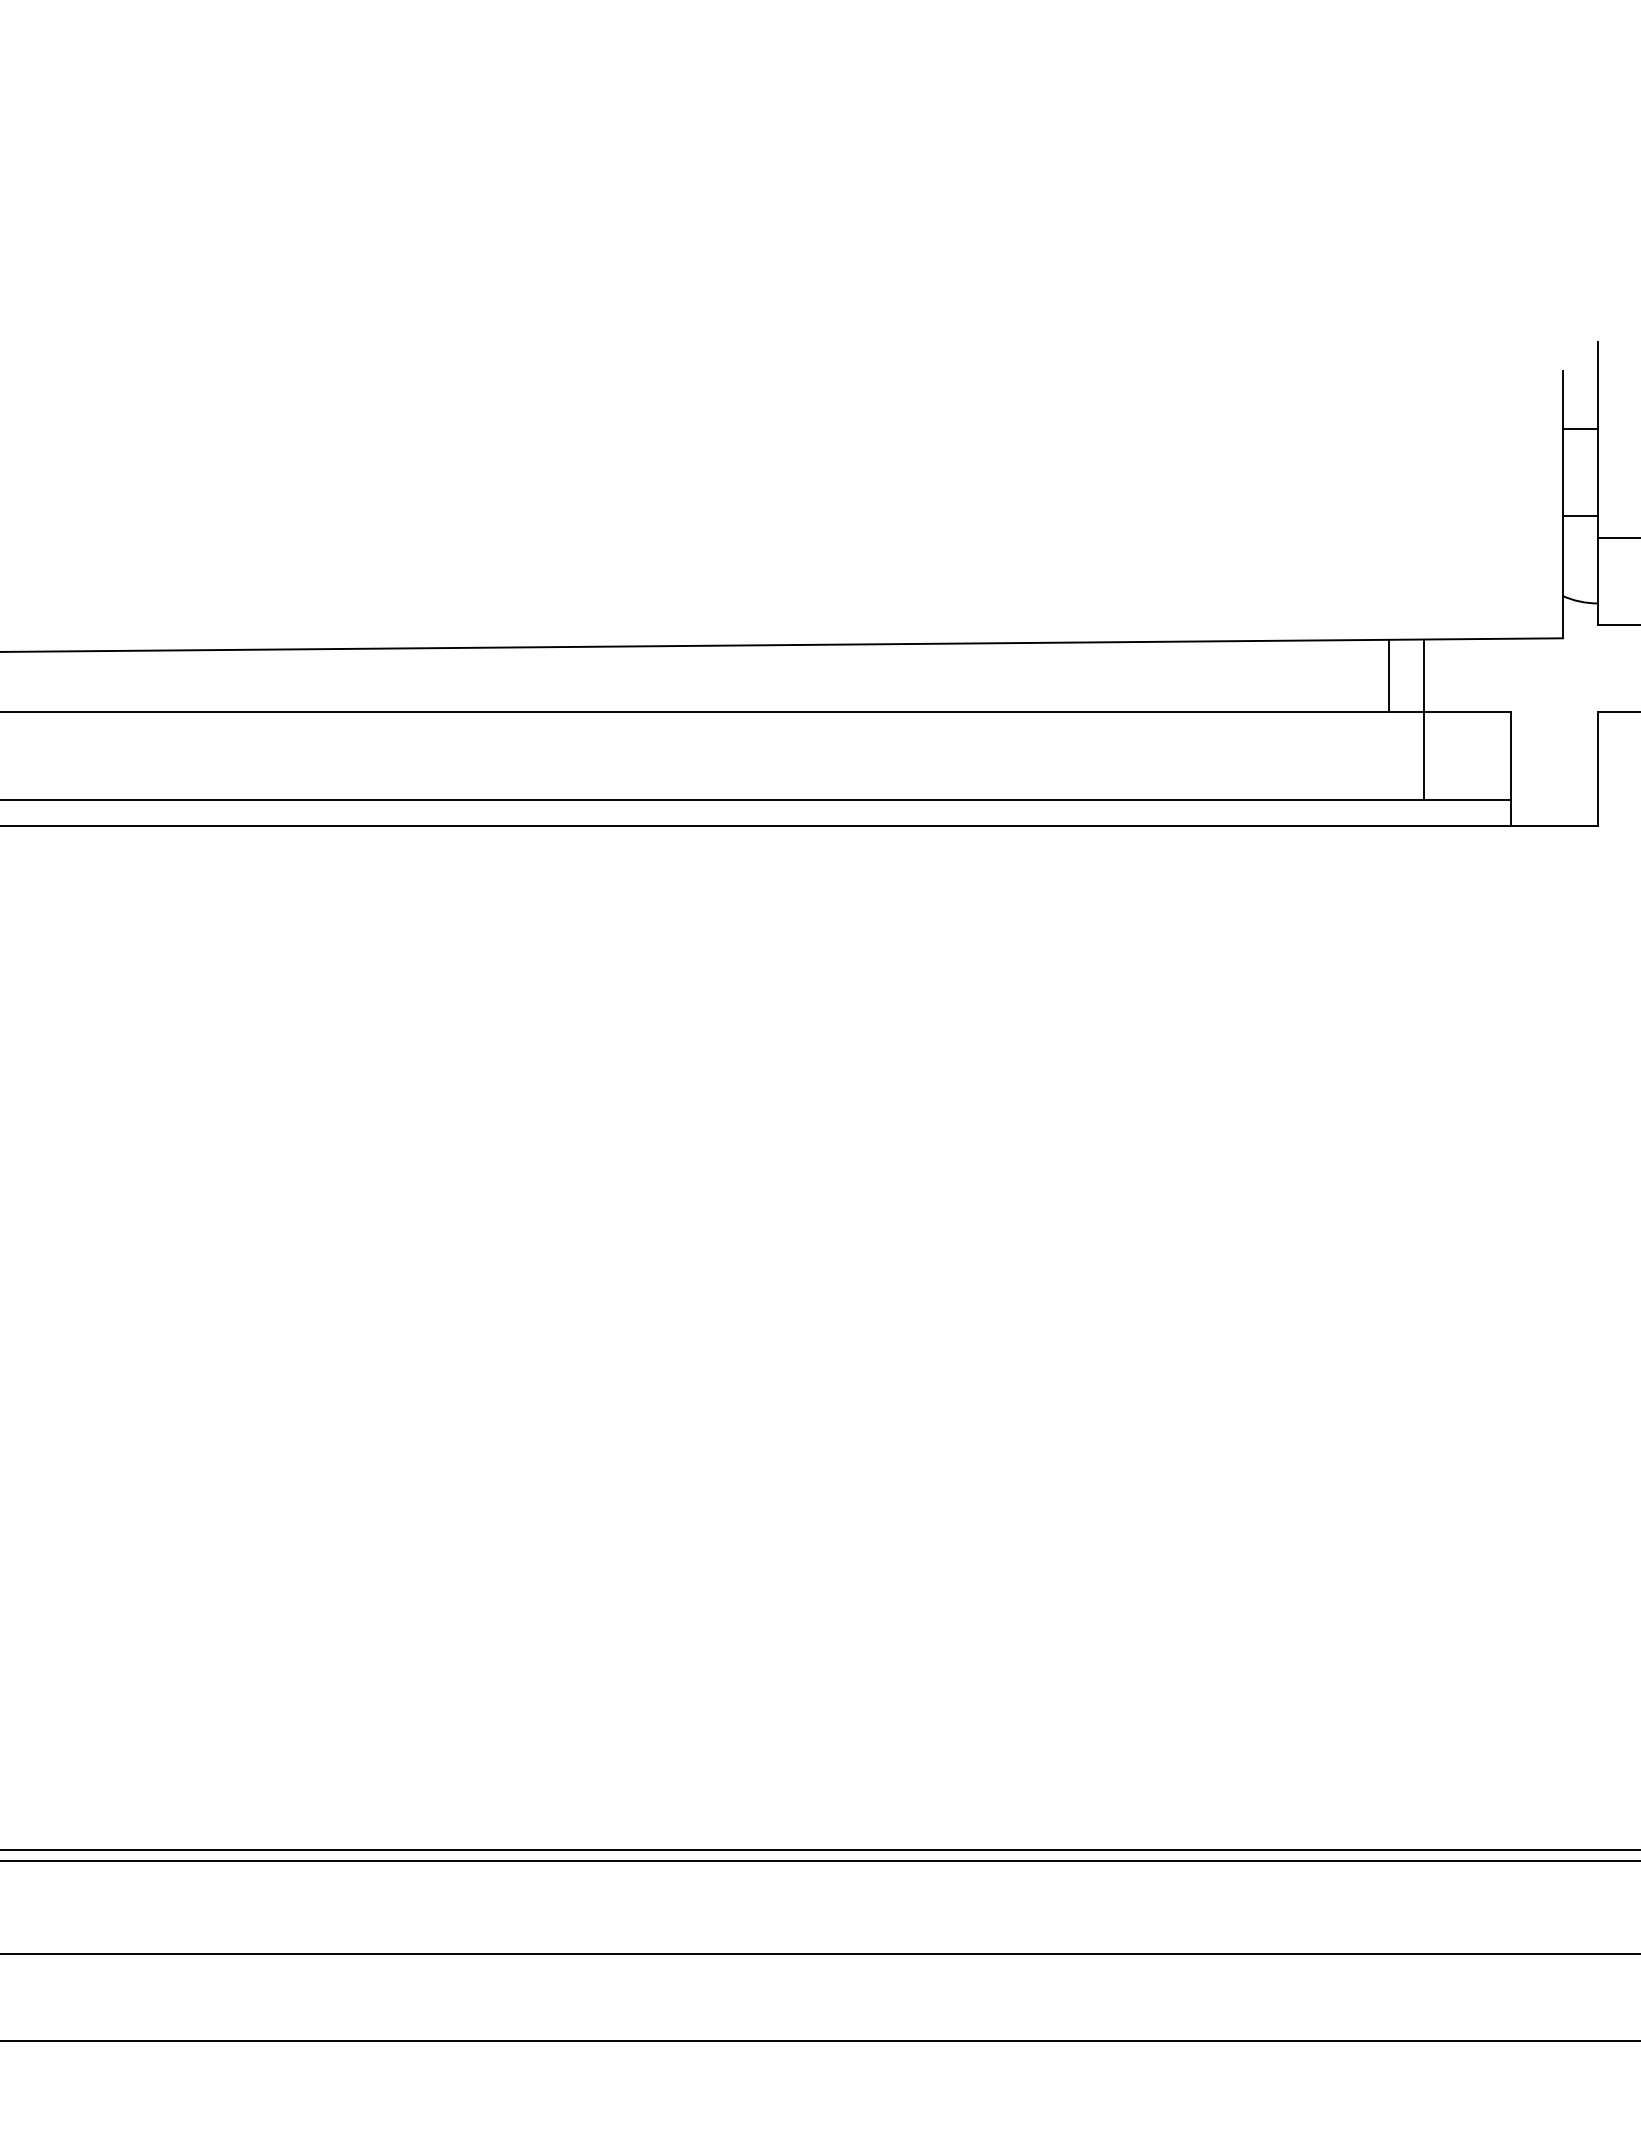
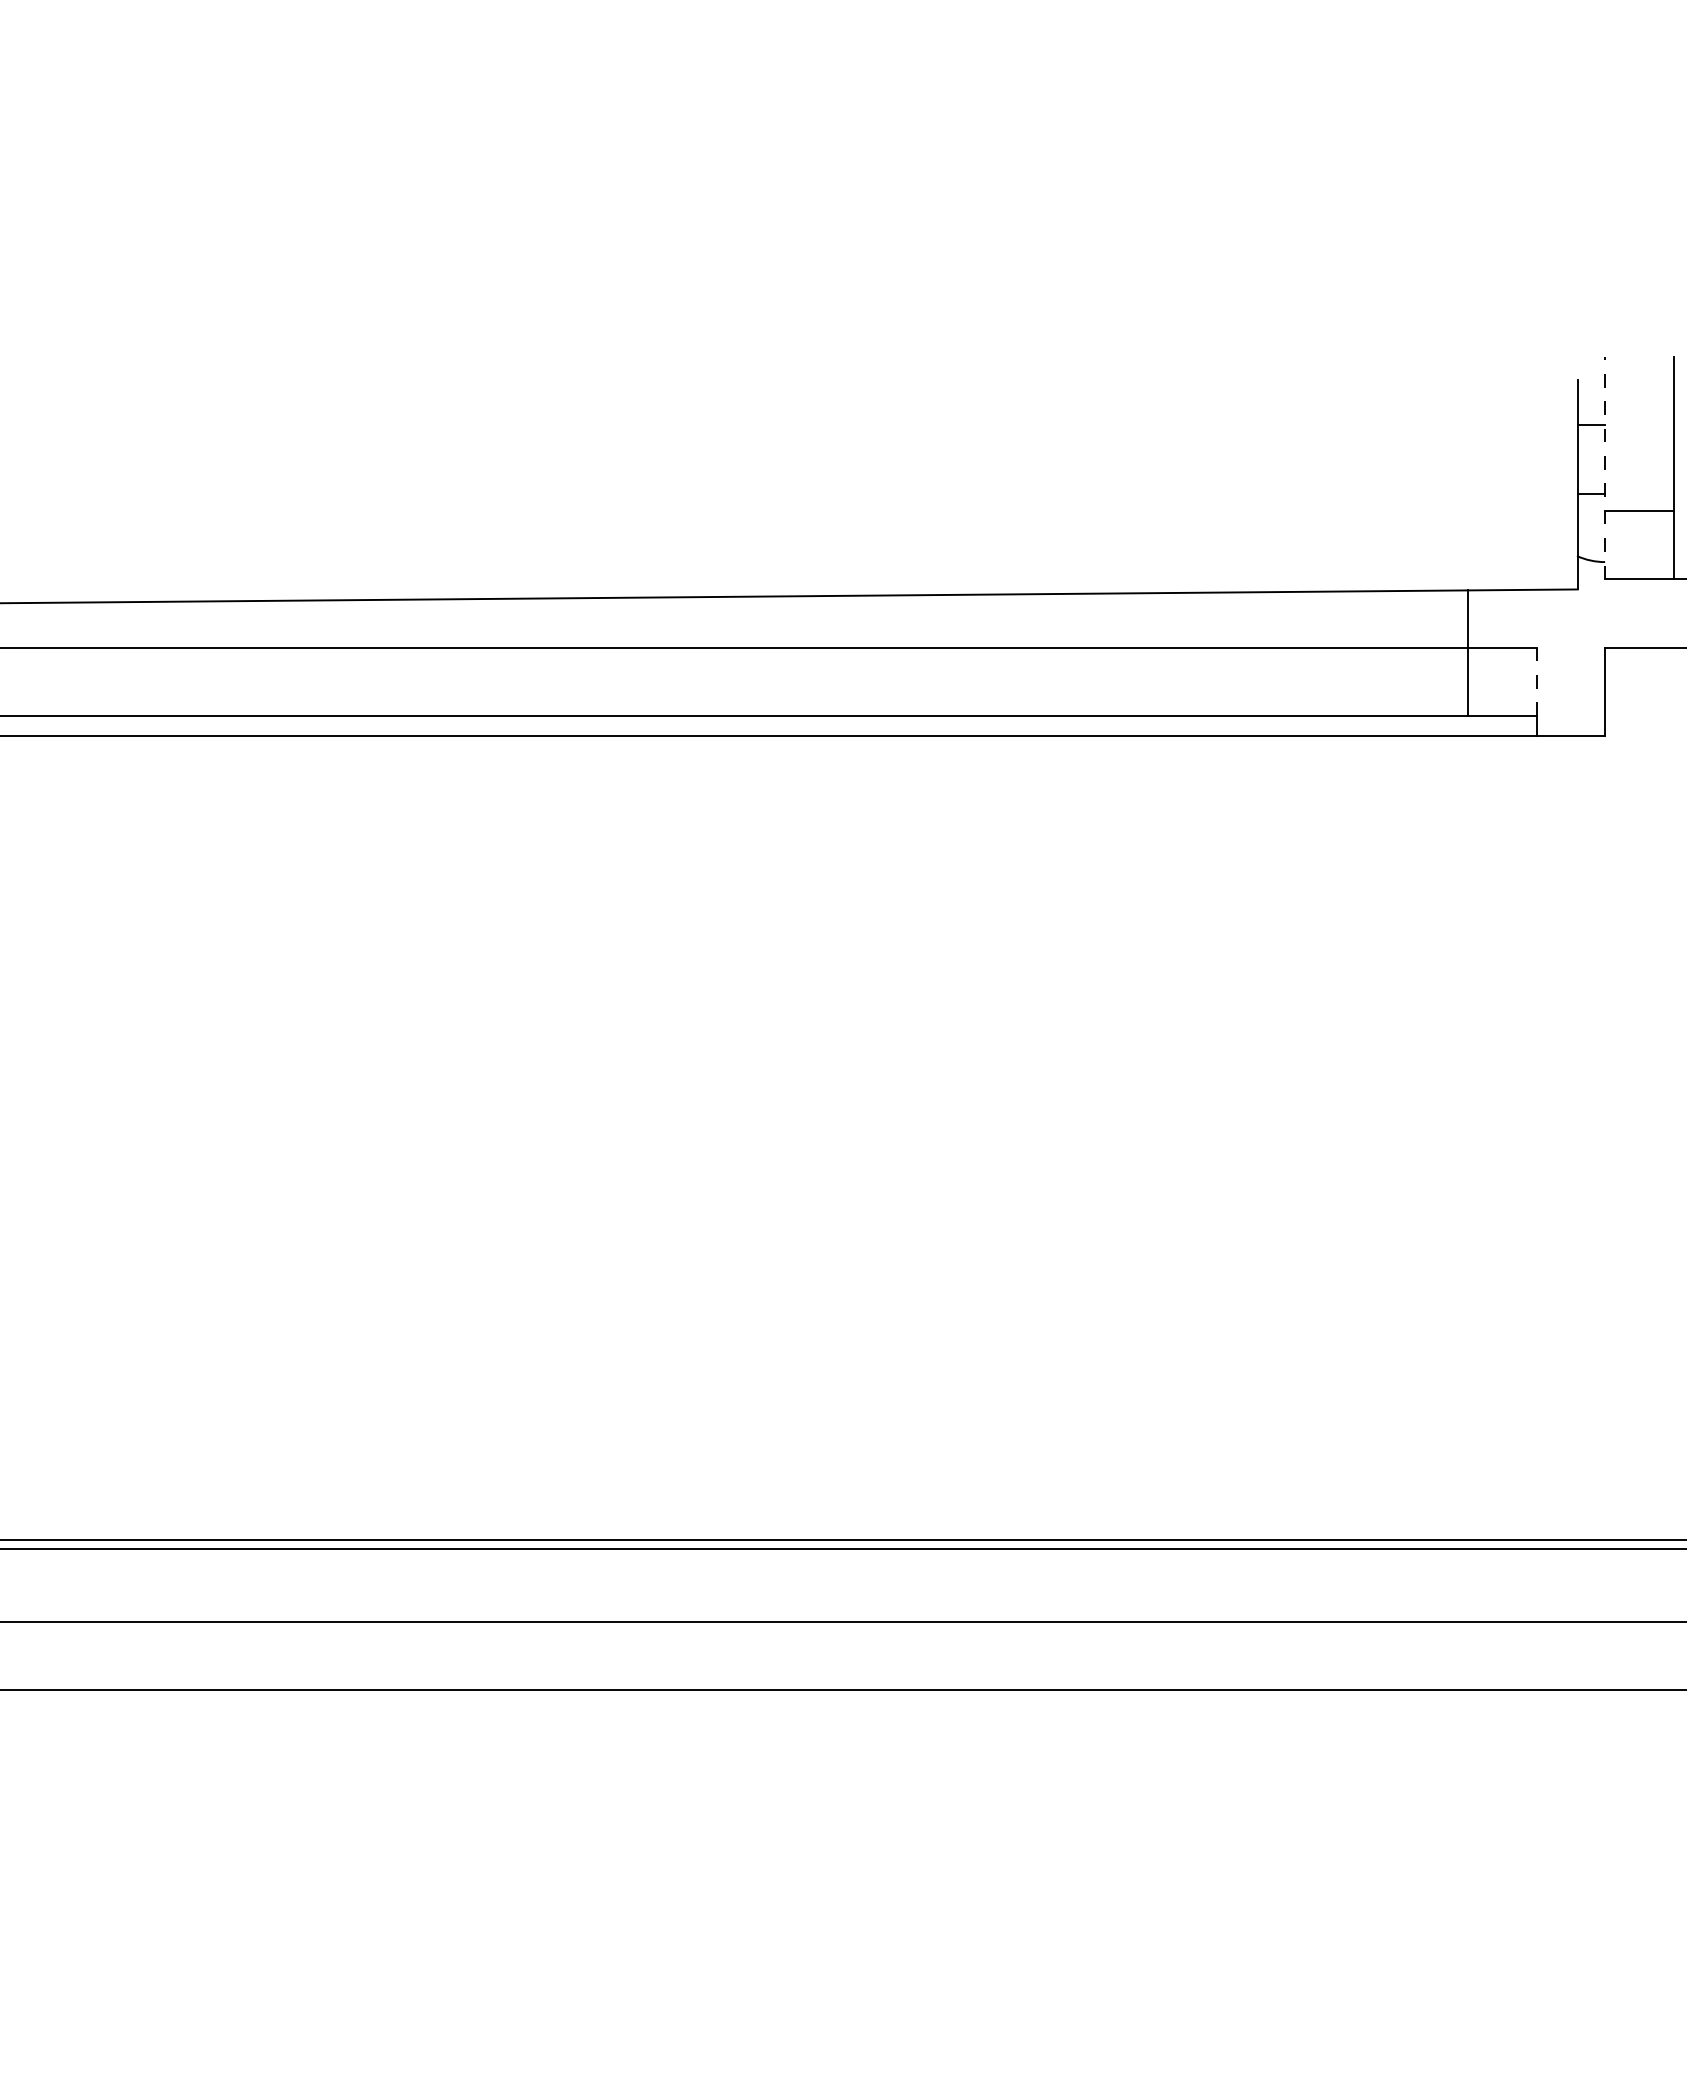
line: (1598, 482) -> (1605, 467), solid -> dashed
line: (1389, 675) -> (1441, 618), removed
line: (1510, 755) -> (1536, 681), solid -> dashed

